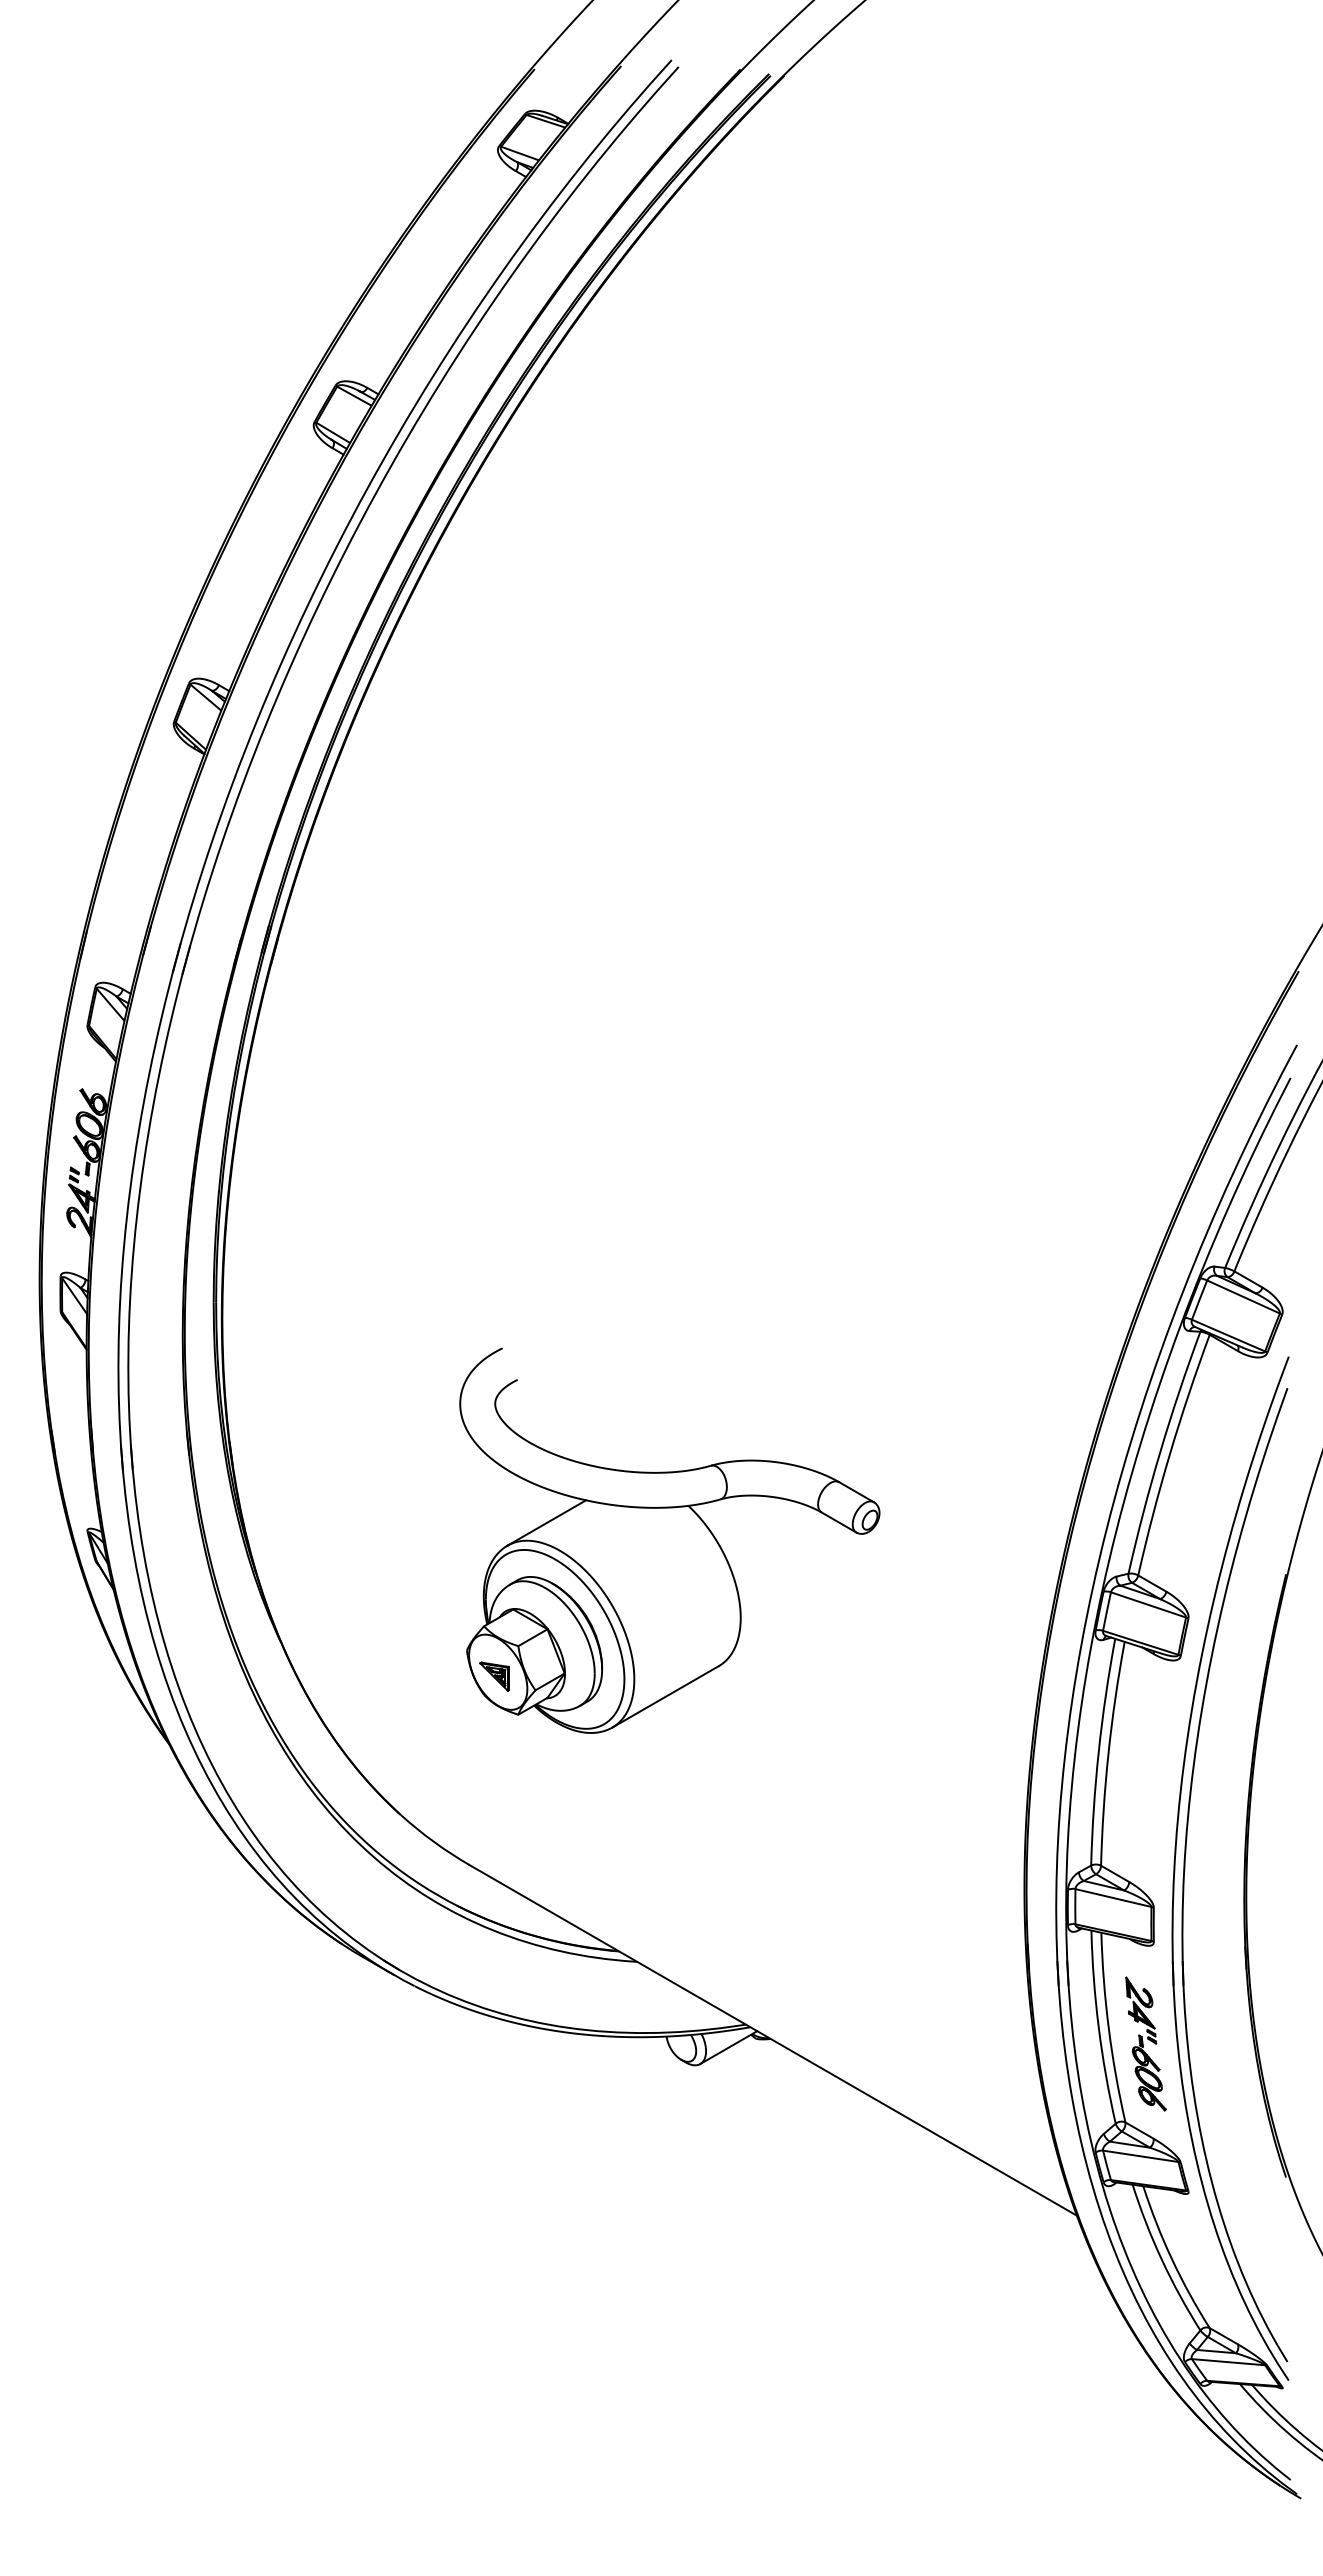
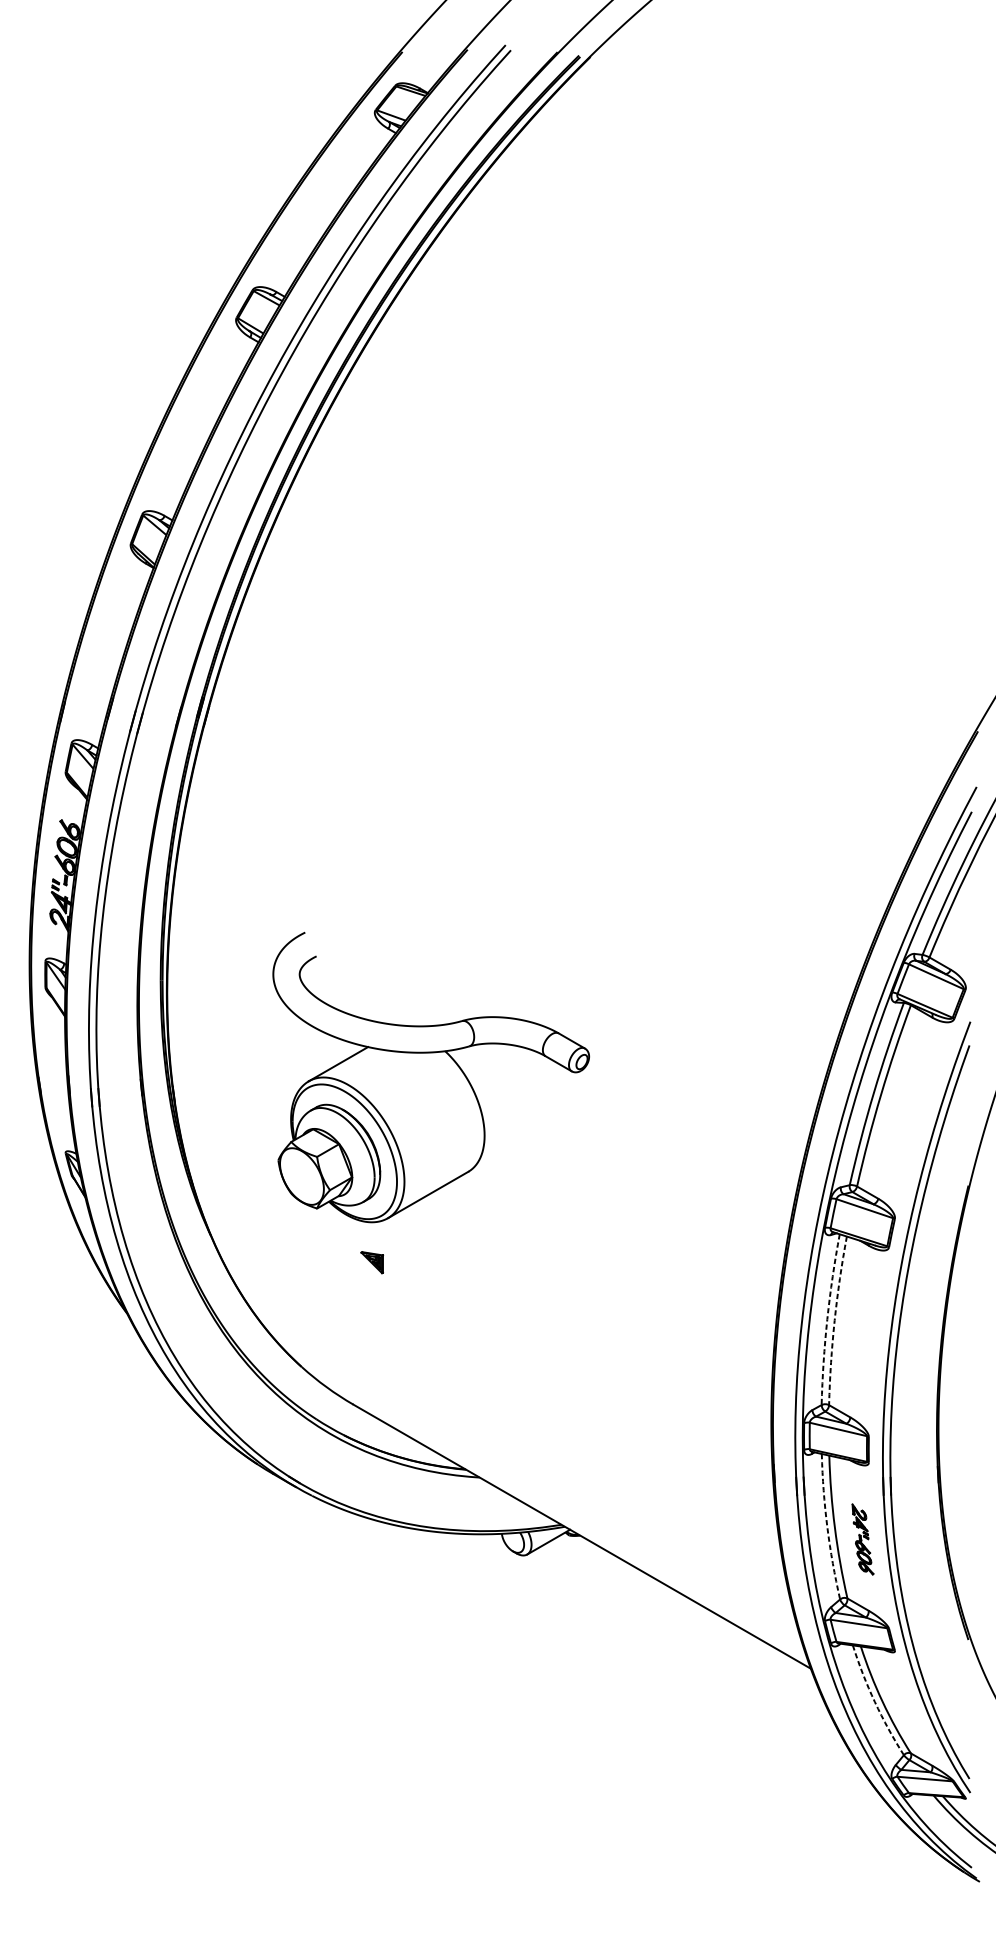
part: (669, 1540) -> (430, 1077), moved
arc: (1098, 1751) -> (827, 1319), solid -> dashed
arc: (1108, 1753) -> (834, 1320), solid -> dashed
arc: (1098, 2027) -> (827, 1526), solid -> dashed
part: (1145, 2043) -> (862, 1539), size x0.7
arc: (1161, 2259) -> (874, 1701), solid -> dashed

